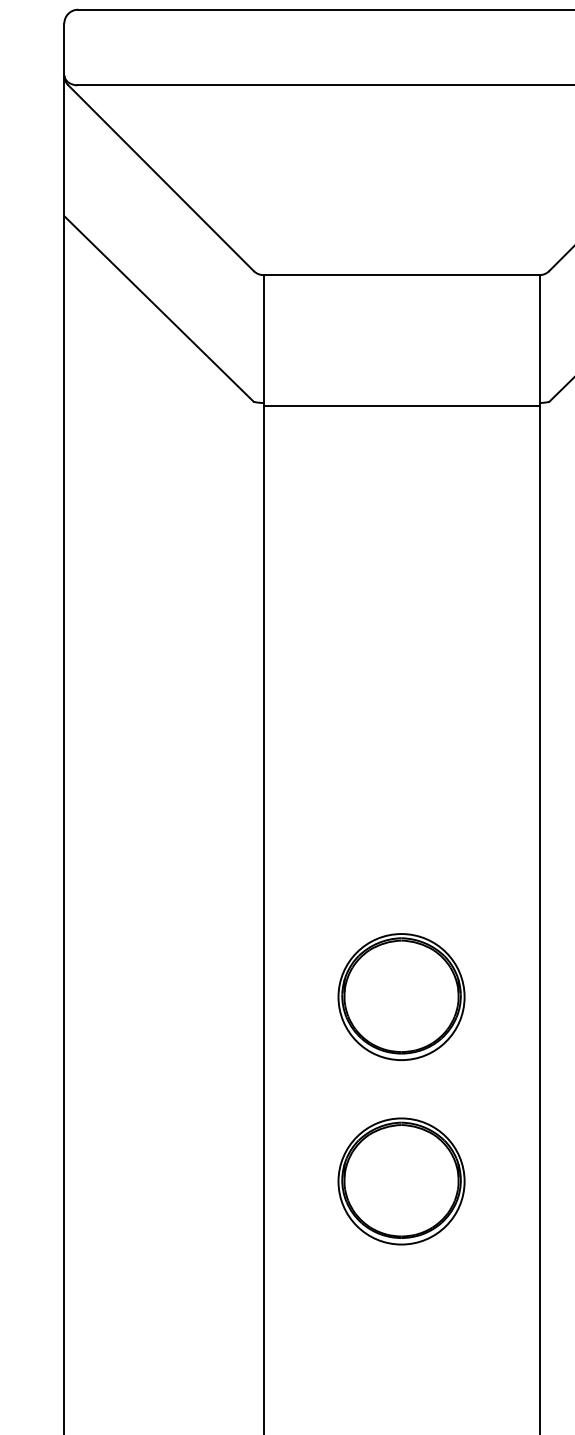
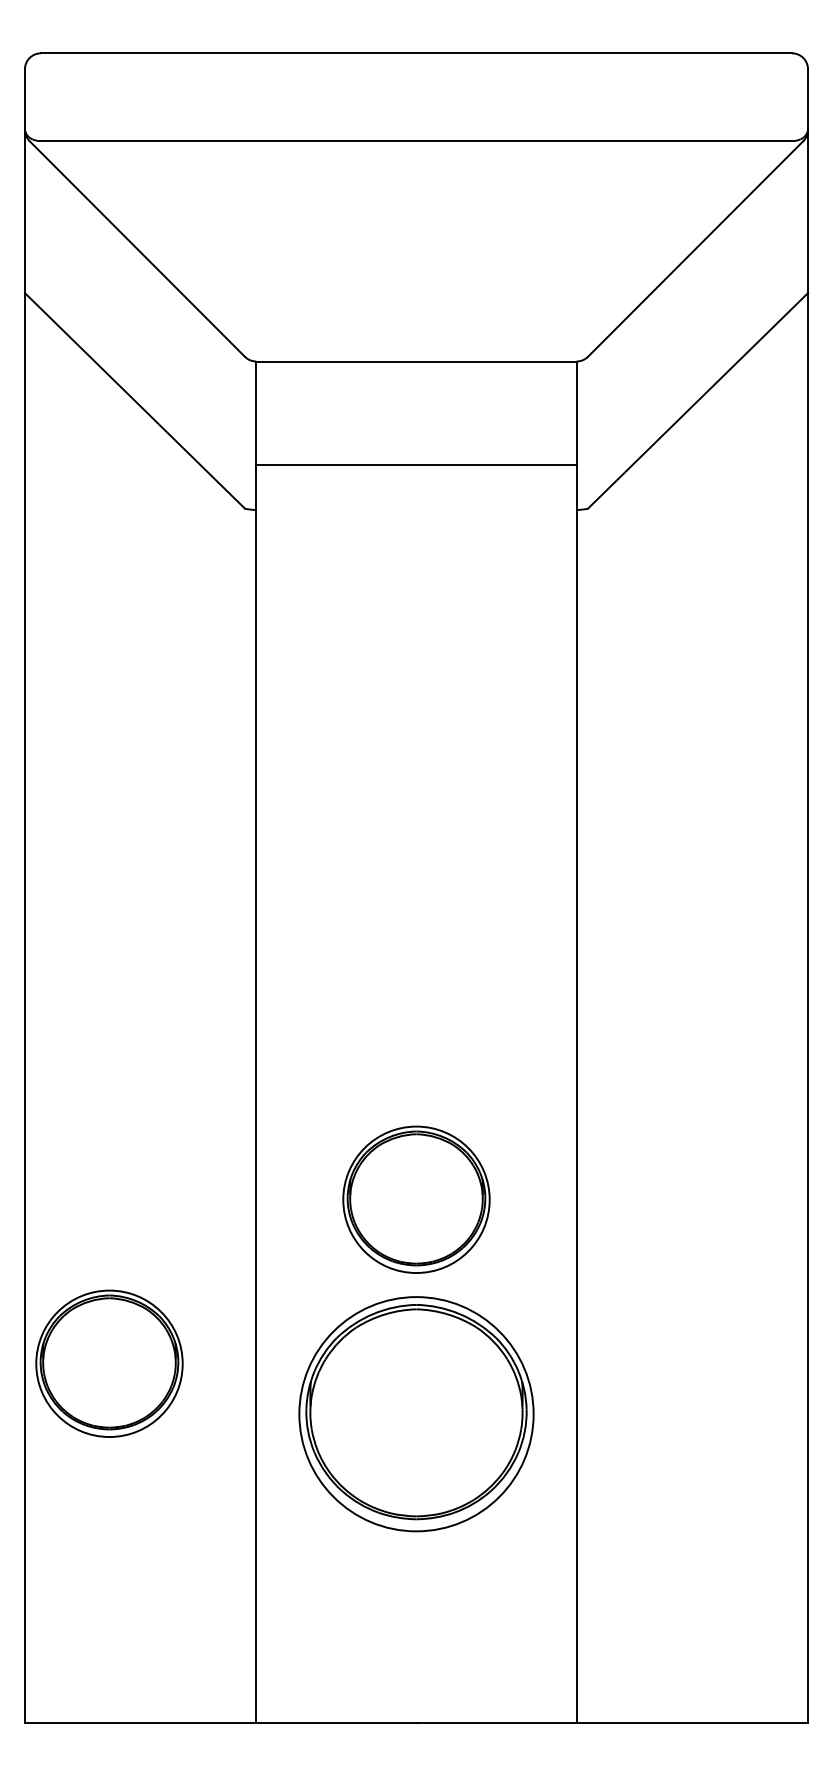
line: (401, 406) -> (416, 465), moved
part: (137, 1138) -> (109, 1363), added
part: (401, 1181) -> (416, 1413), size x1.6

